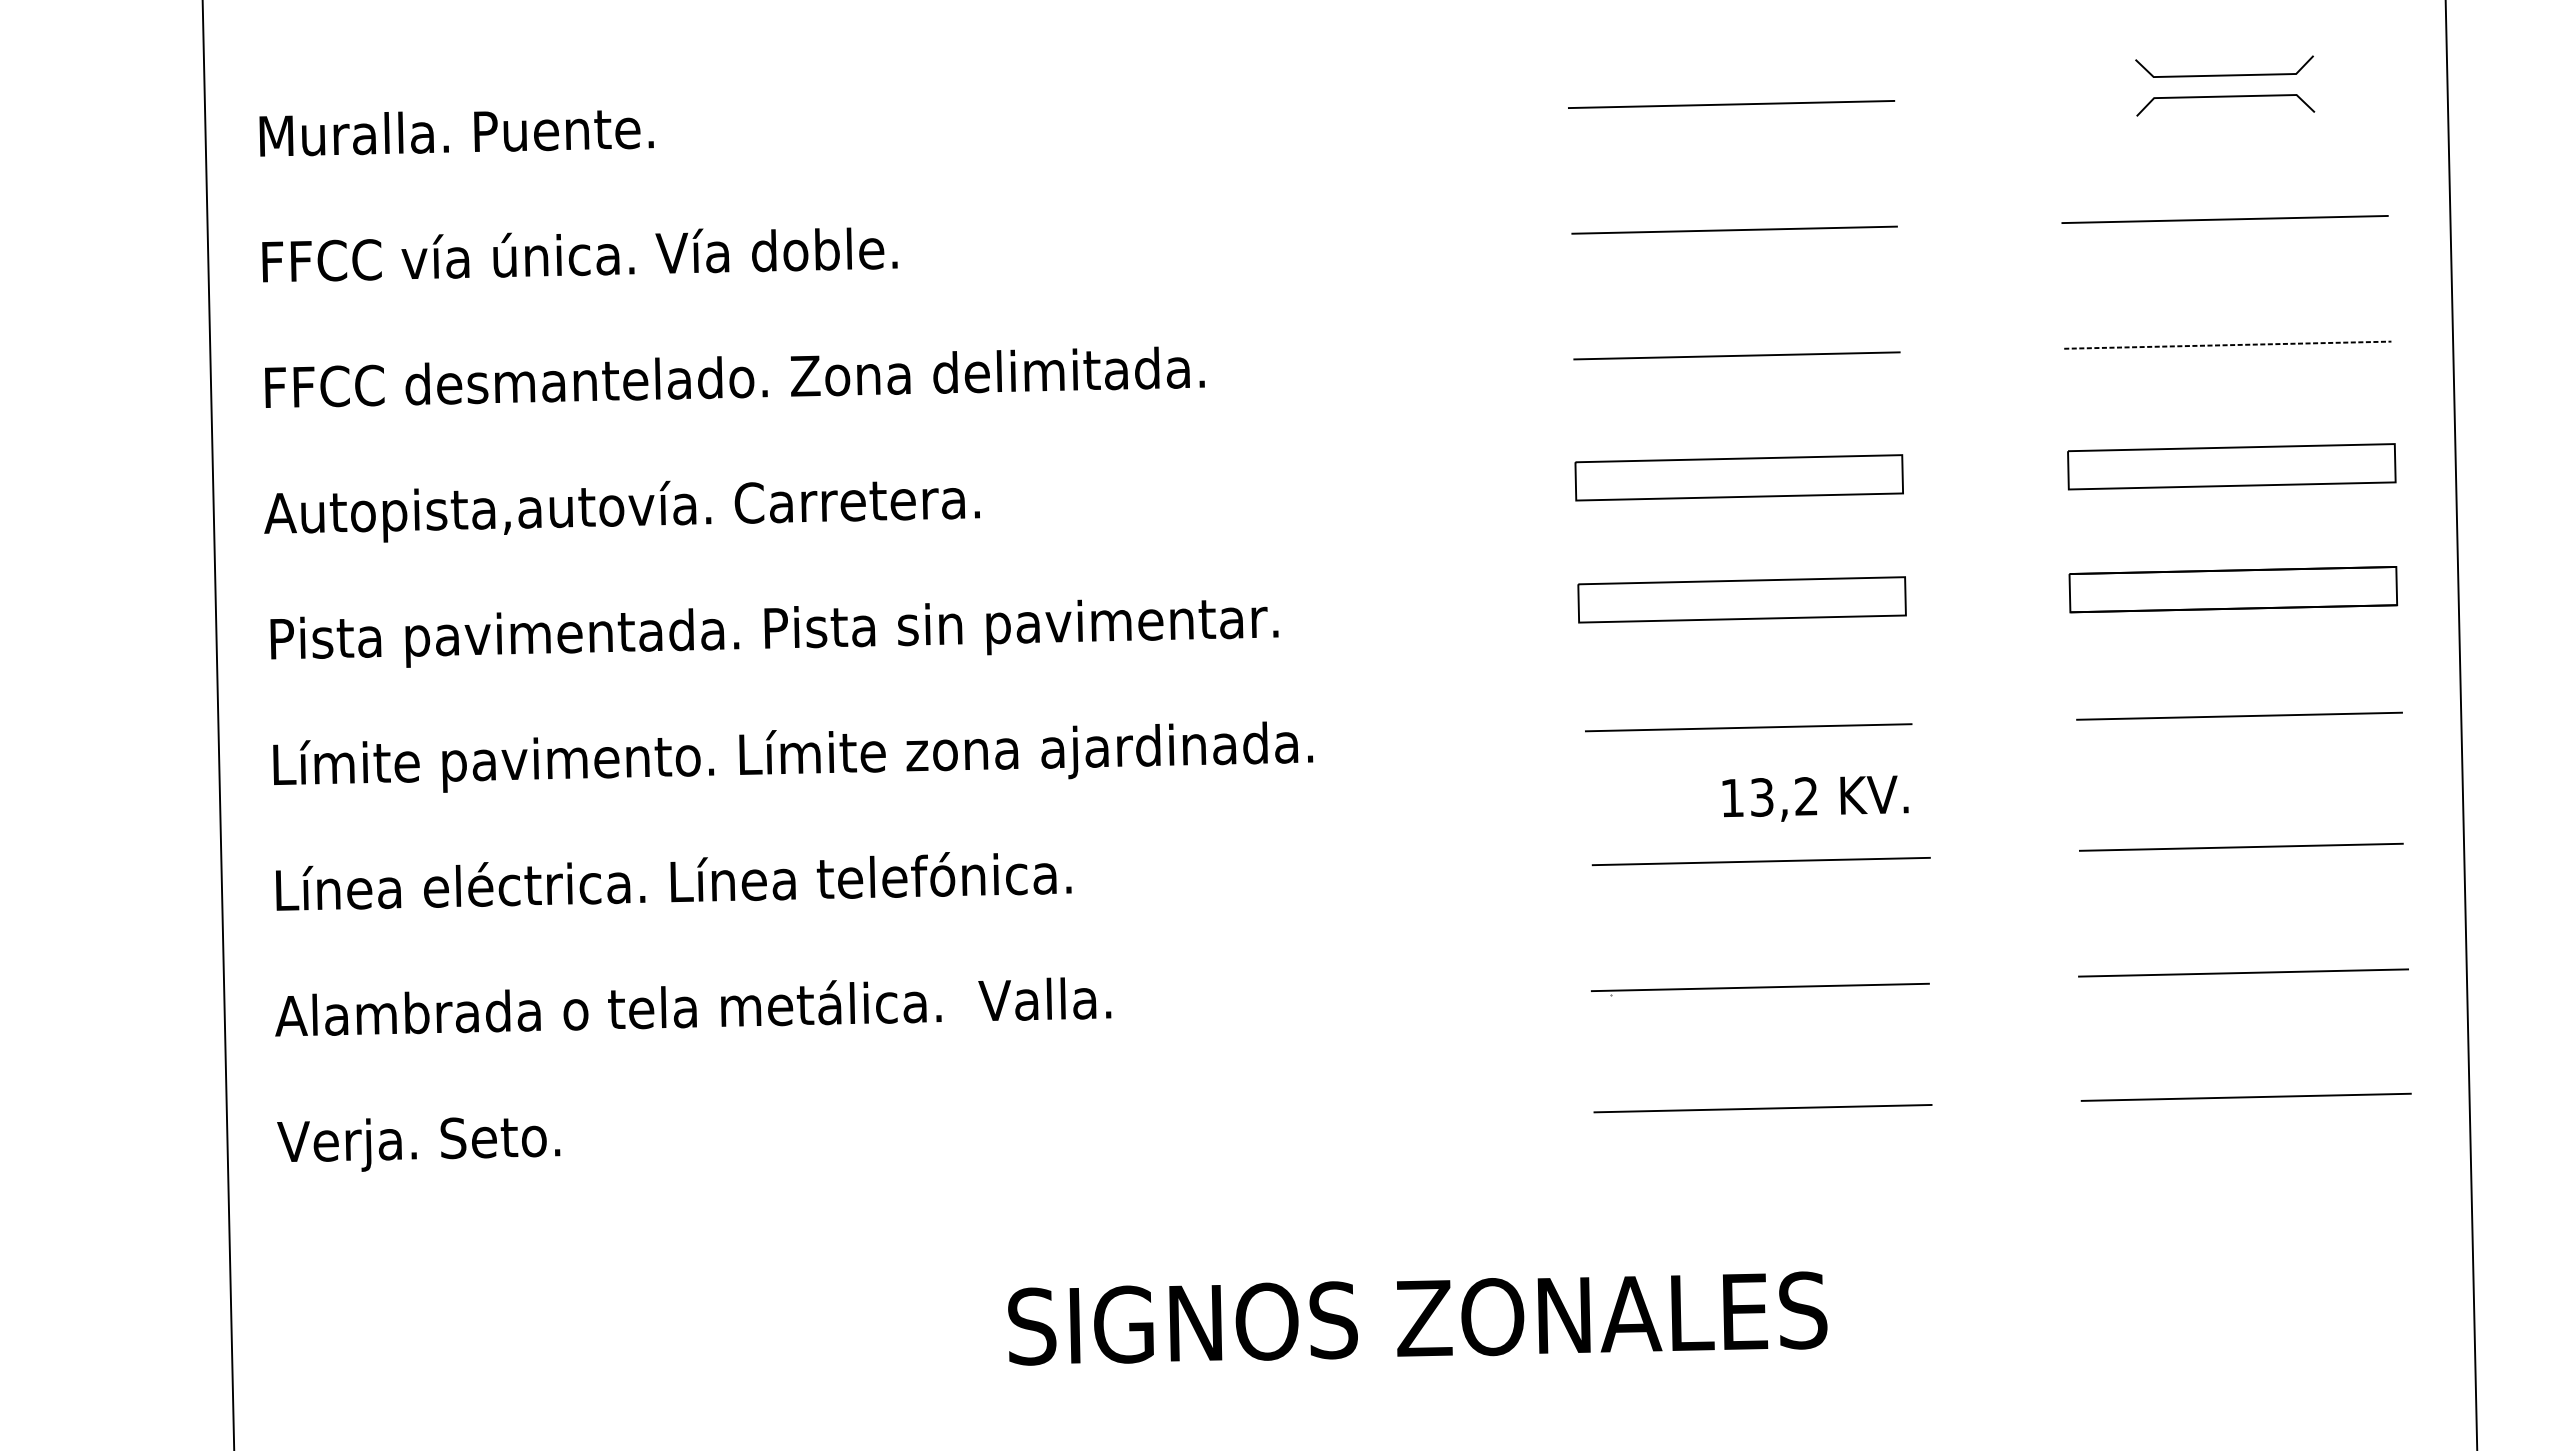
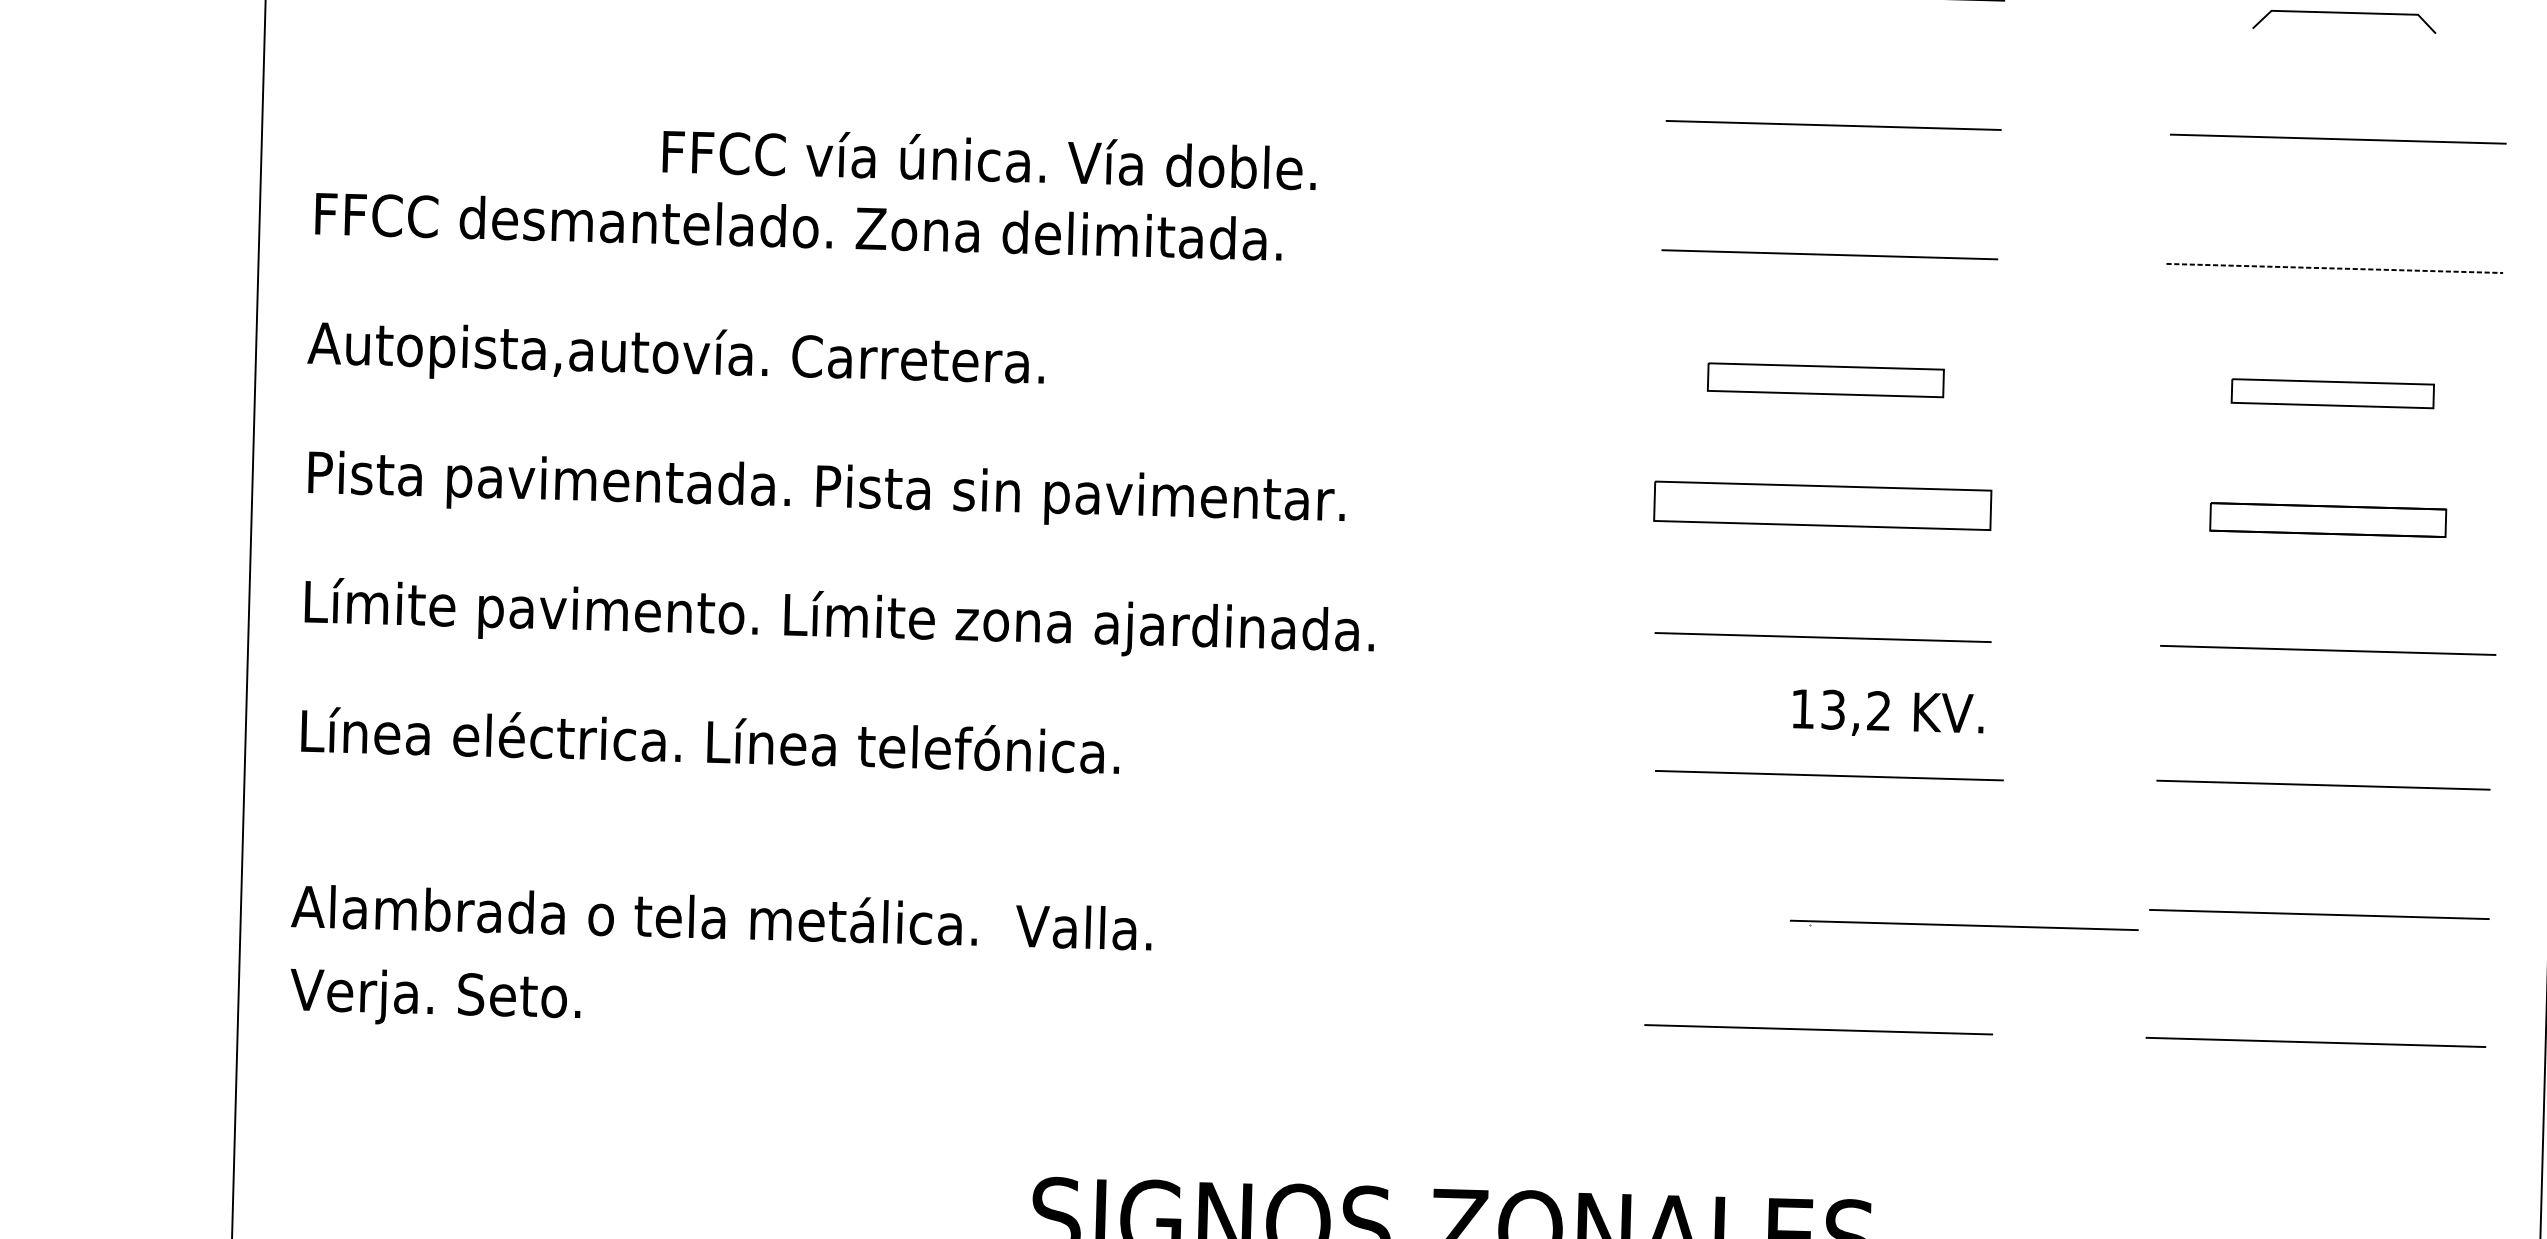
text: (579, 254) -> (989, 159), moved
part: (2231, 466) -> (2332, 393), size x0.6
part: (1738, 477) -> (1825, 379), size x0.7
part: (2233, 589) -> (2328, 519), size x0.7
part: (1760, 989) -> (1964, 927), moved
text: (693, 1006) -> (722, 917), moved

